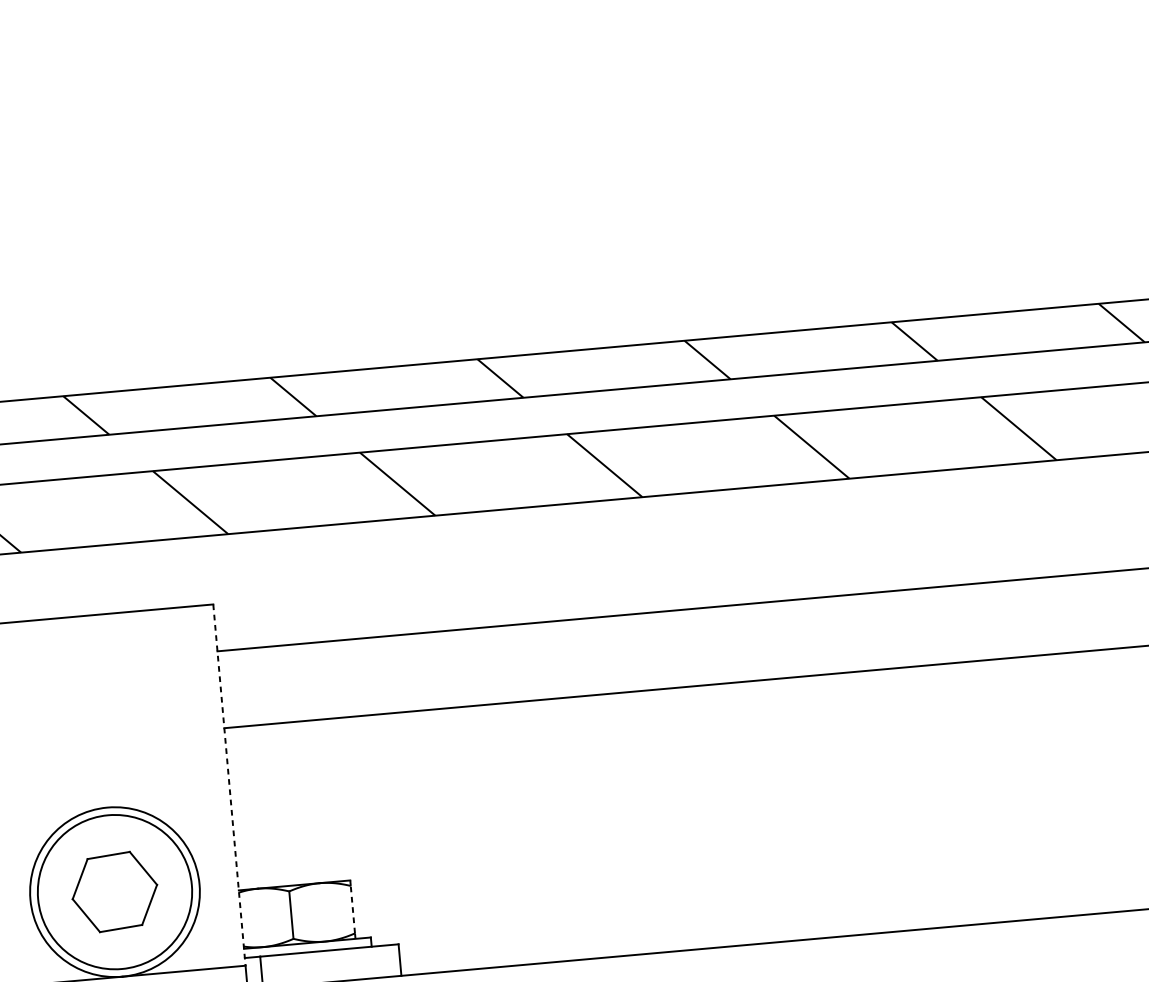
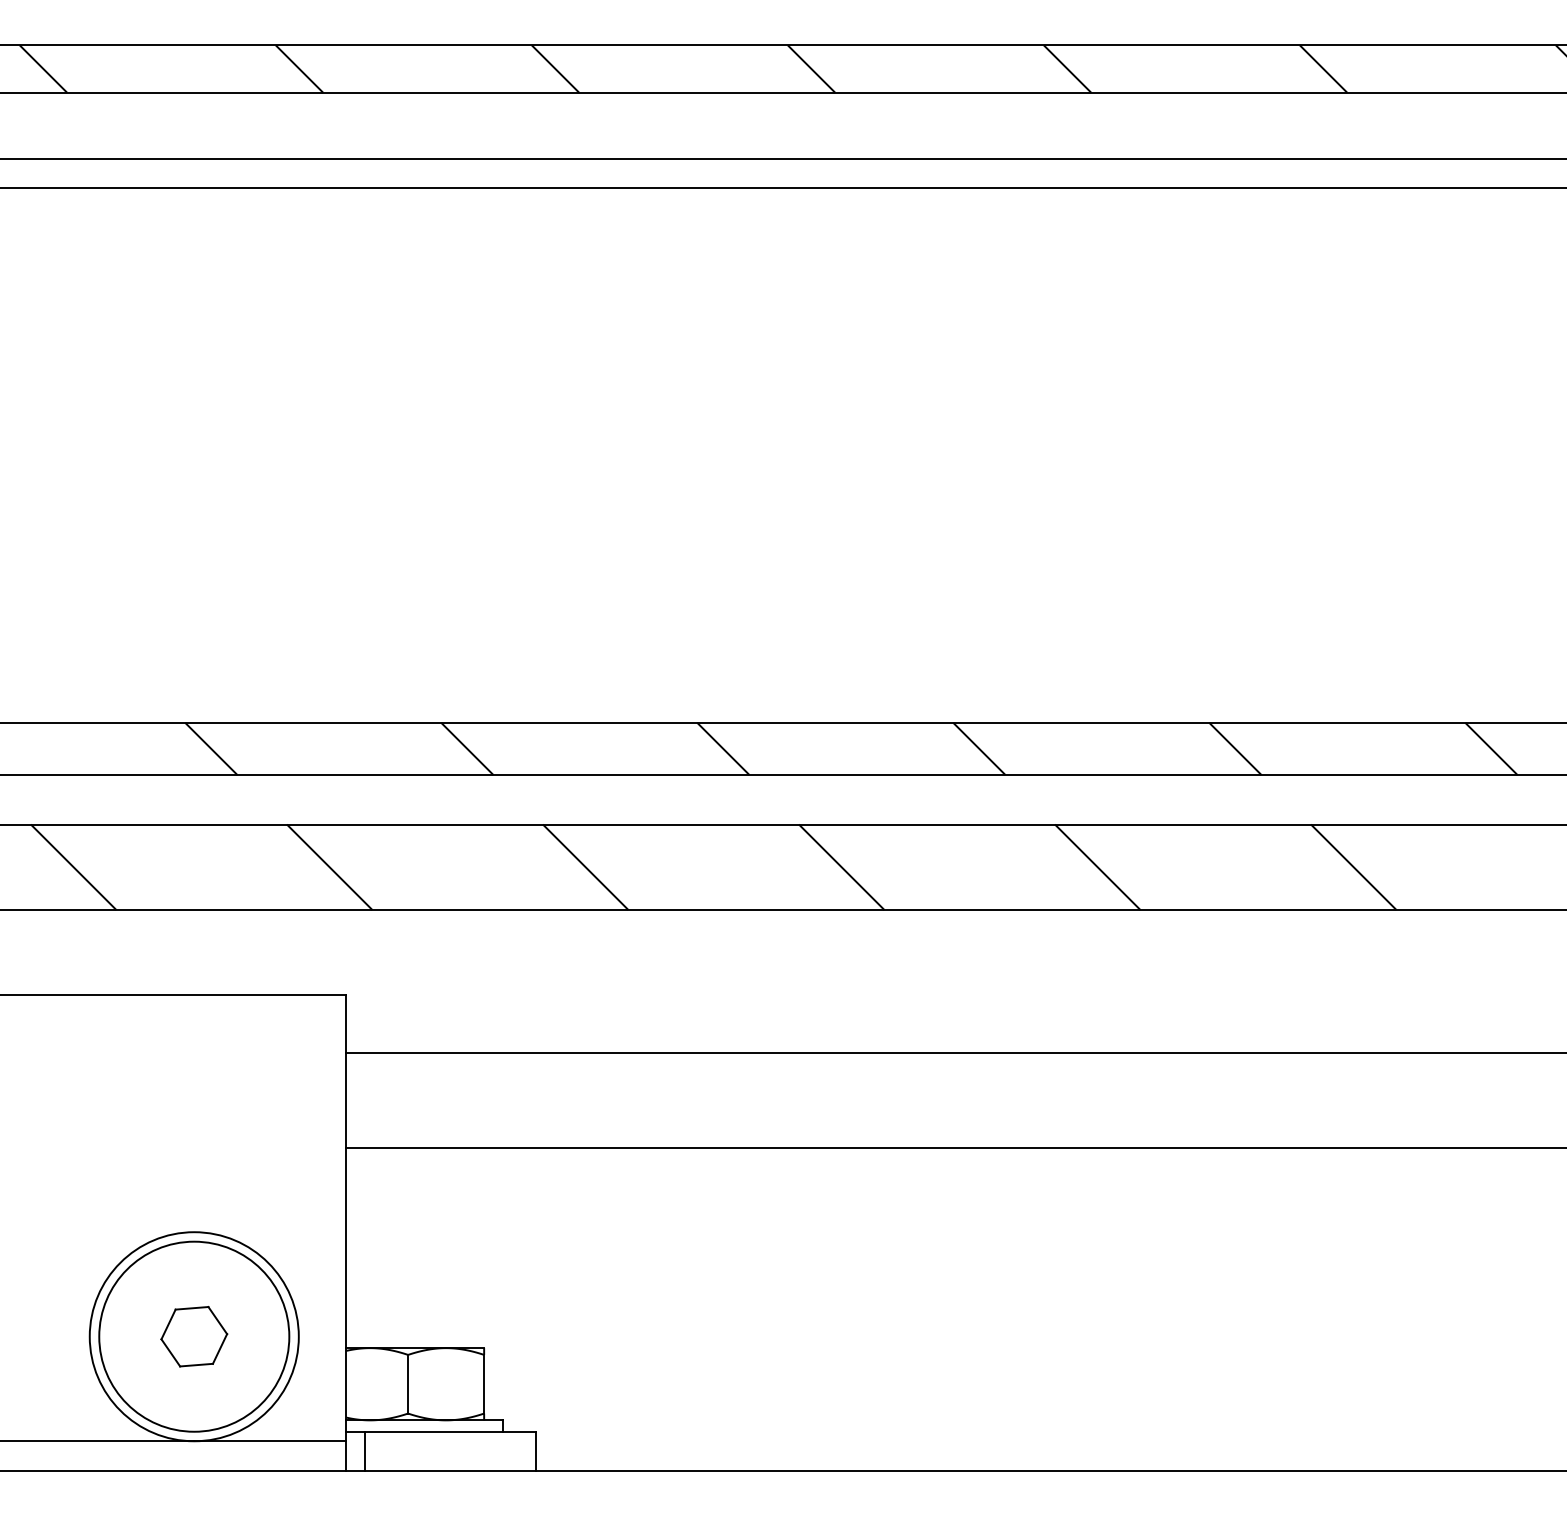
line: (229, 785) -> (346, 1218), dashed -> solid
part: (115, 891) -> (194, 1336), size x0.62
line: (353, 909) -> (484, 1383), dashed -> solid

